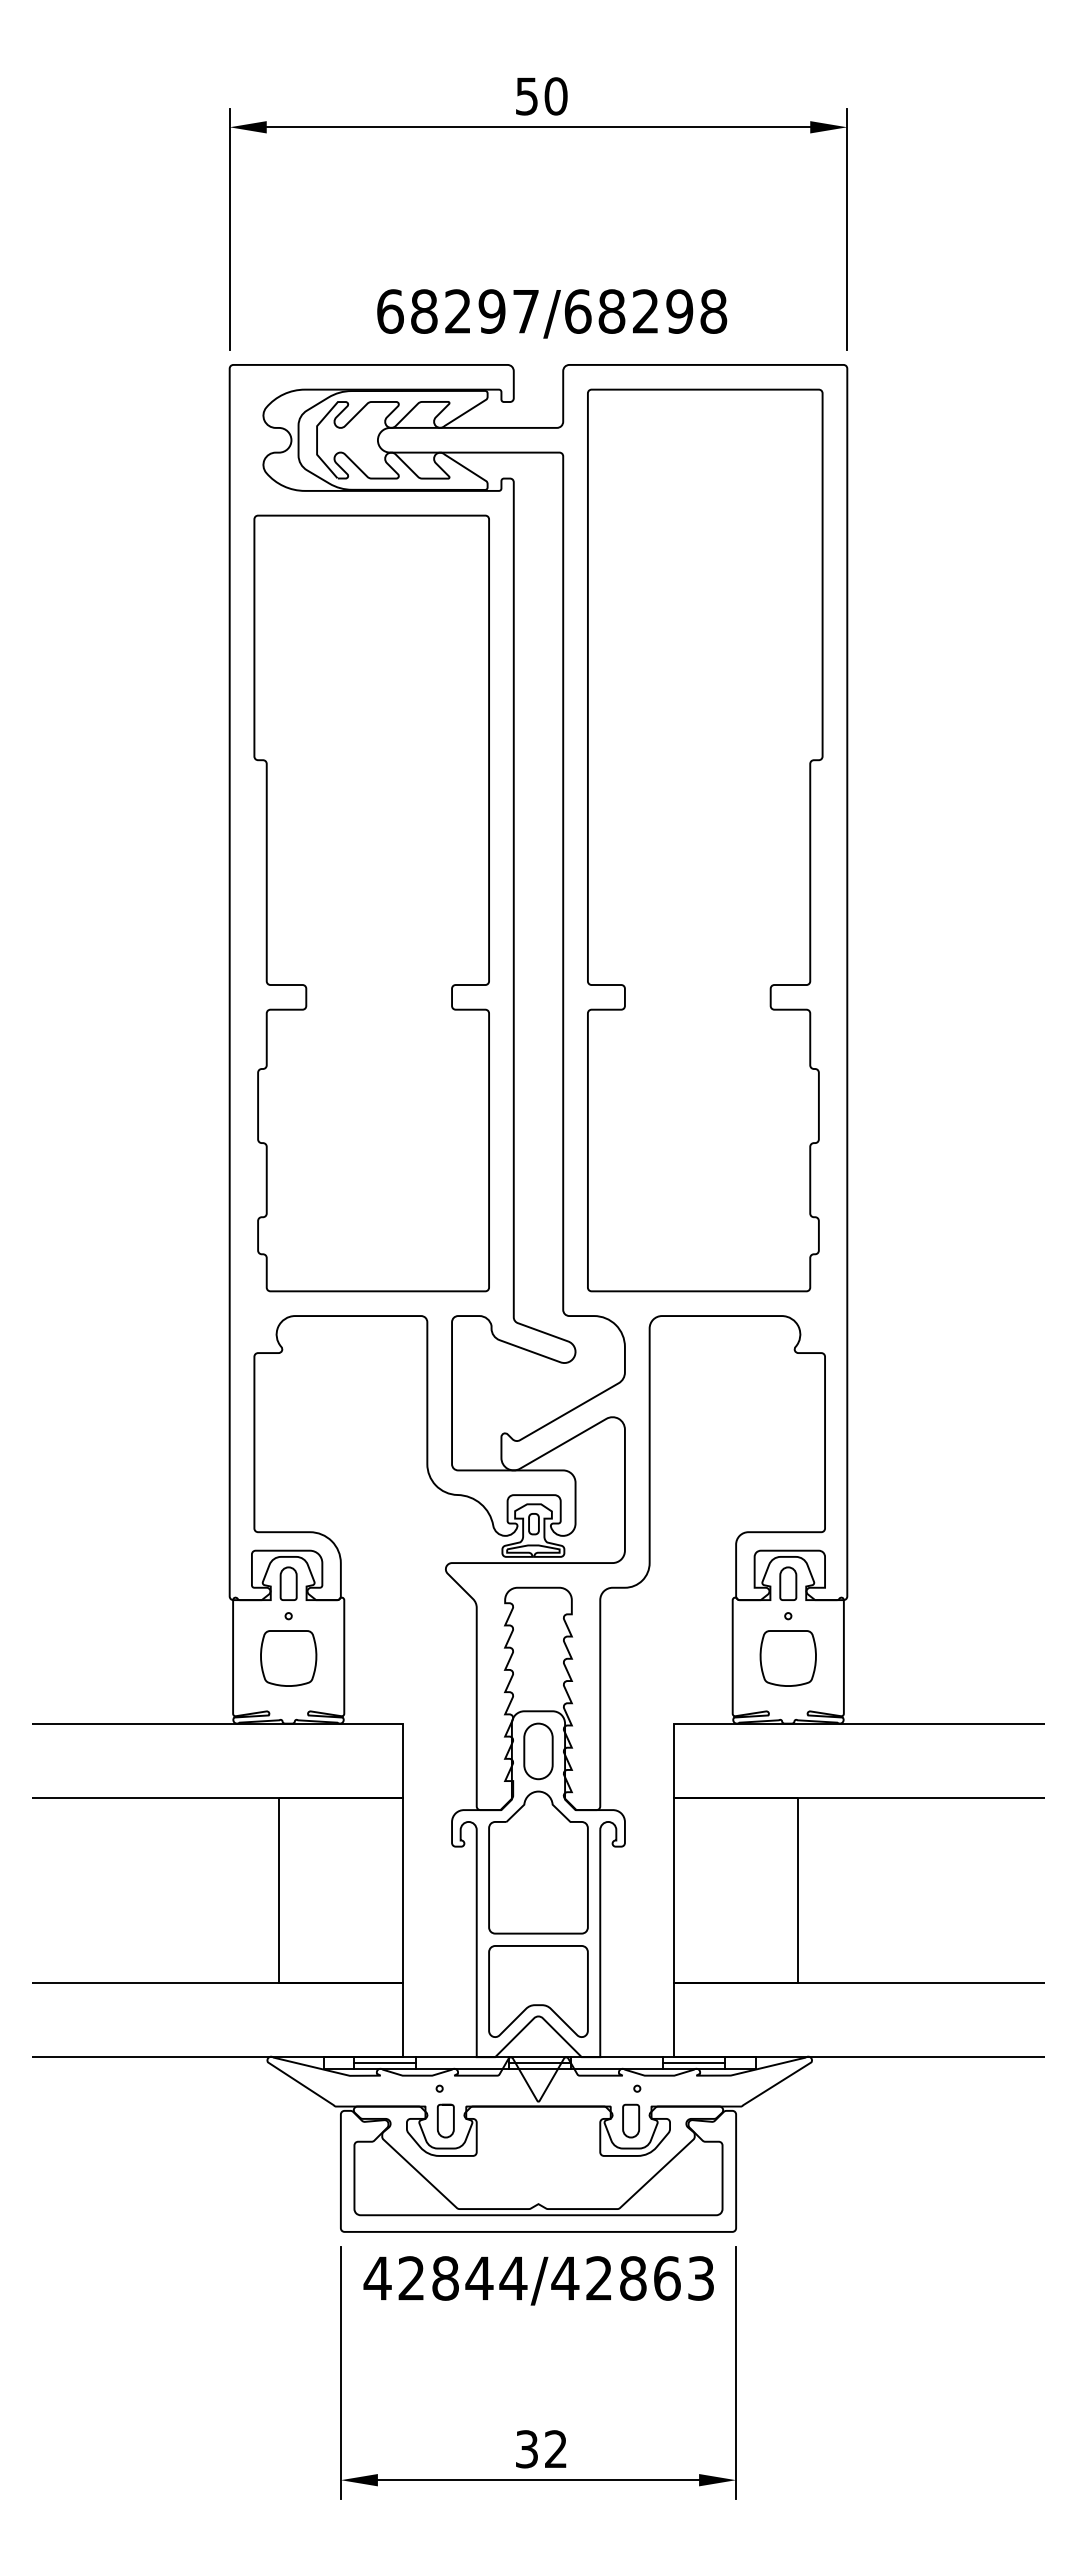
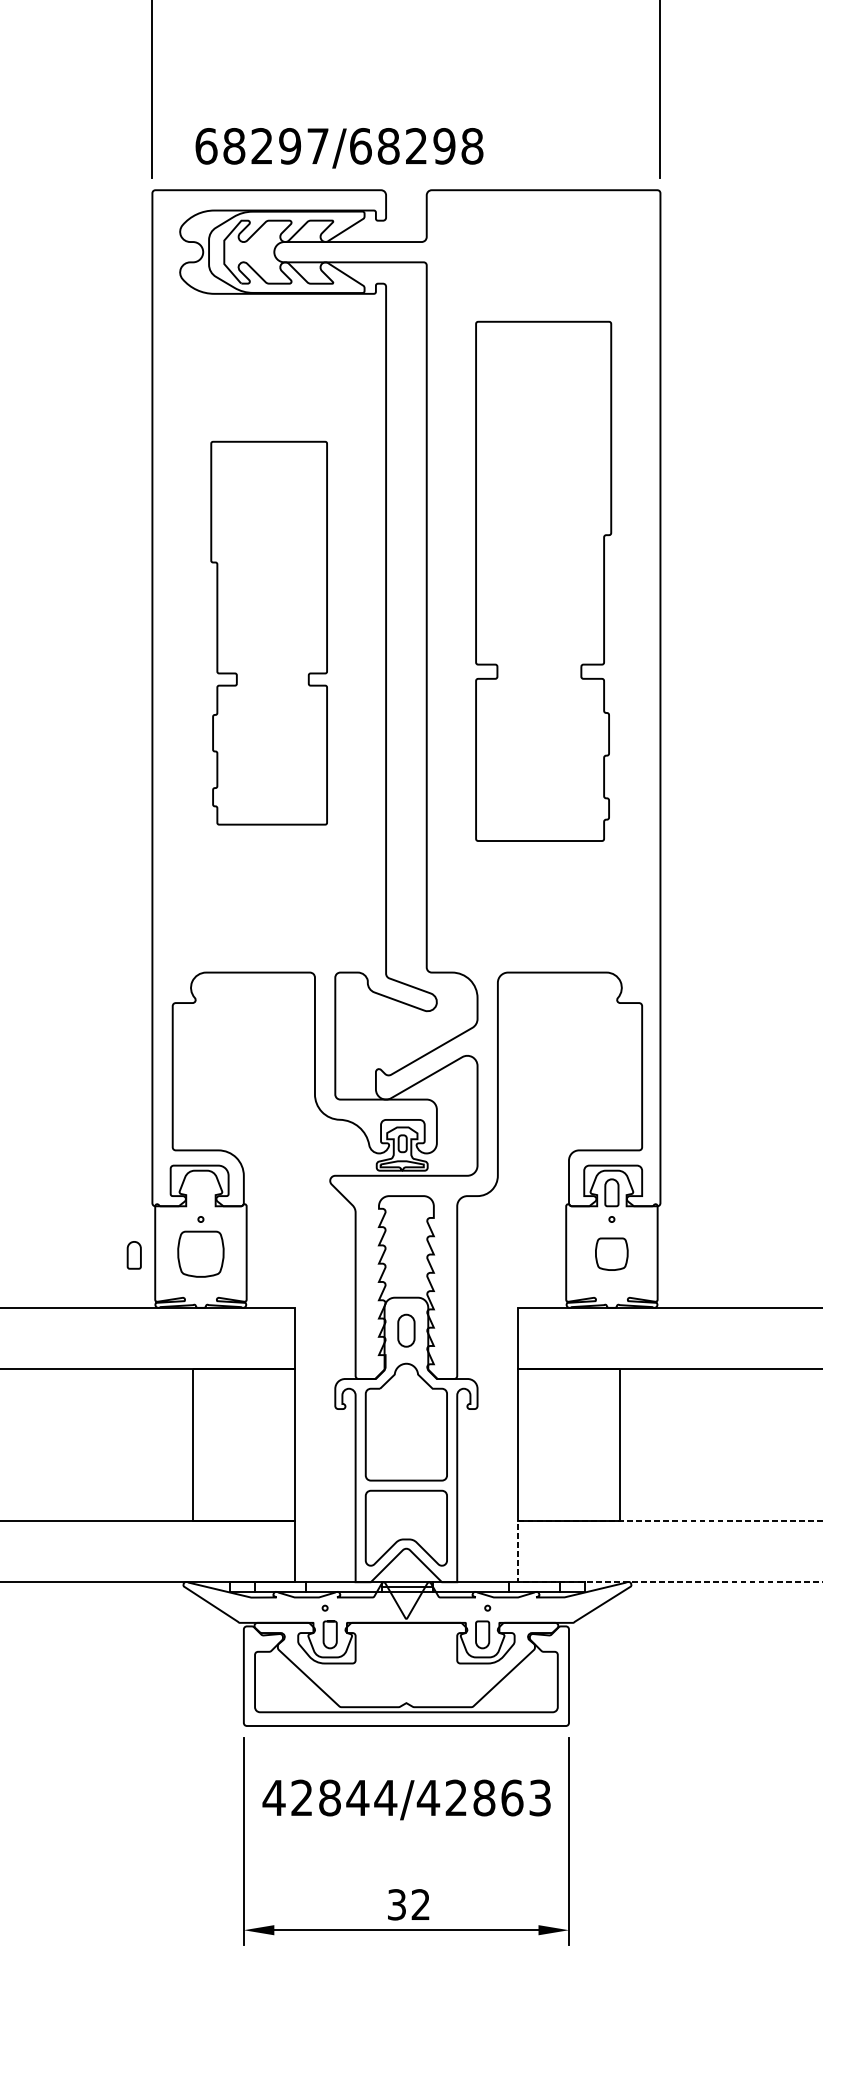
text: (552, 313) -> (339, 147), moved
part: (705, 840) -> (543, 581), size x0.7
part: (371, 903) -> (269, 633), size x0.6
part: (288, 1583) -> (134, 1255), moved
part: (787, 1658) -> (611, 1254), size x0.7
part: (538, 1751) -> (406, 1330), size x0.7
line: (674, 2020) -> (518, 1552), solid -> dashed
line: (385, 2063) -> (280, 1587), removed
line: (694, 2063) -> (534, 1587), removed
text: (538, 2280) -> (406, 1799), moved

